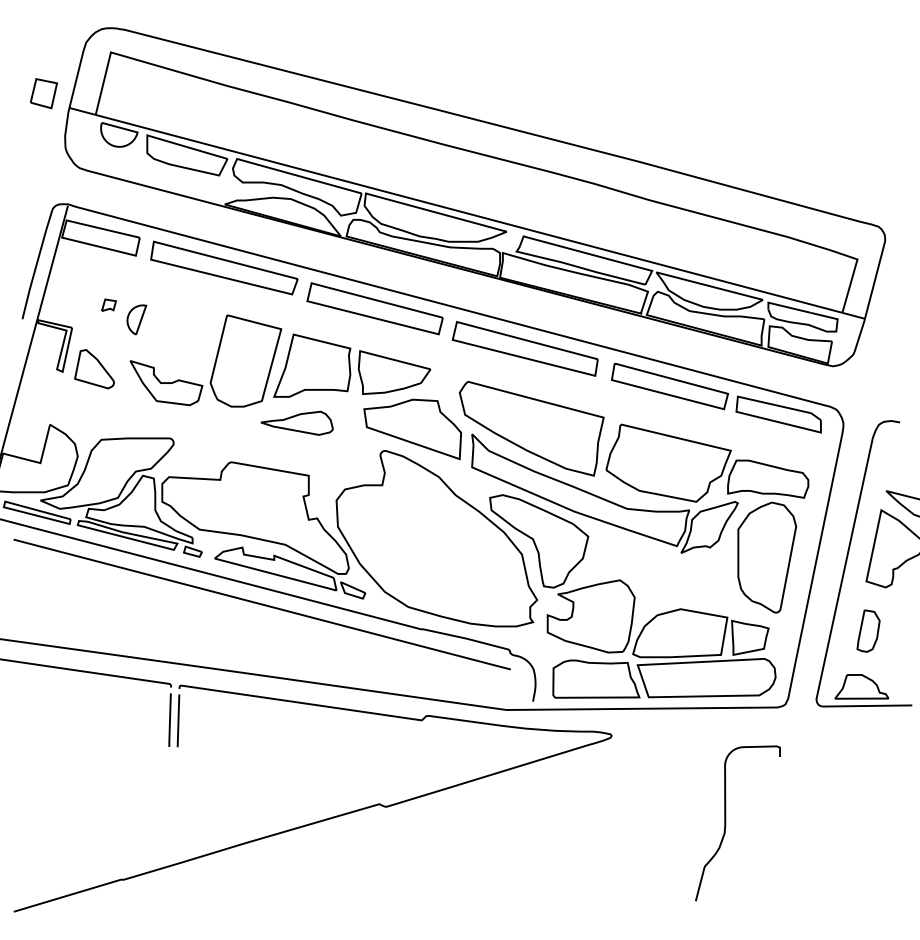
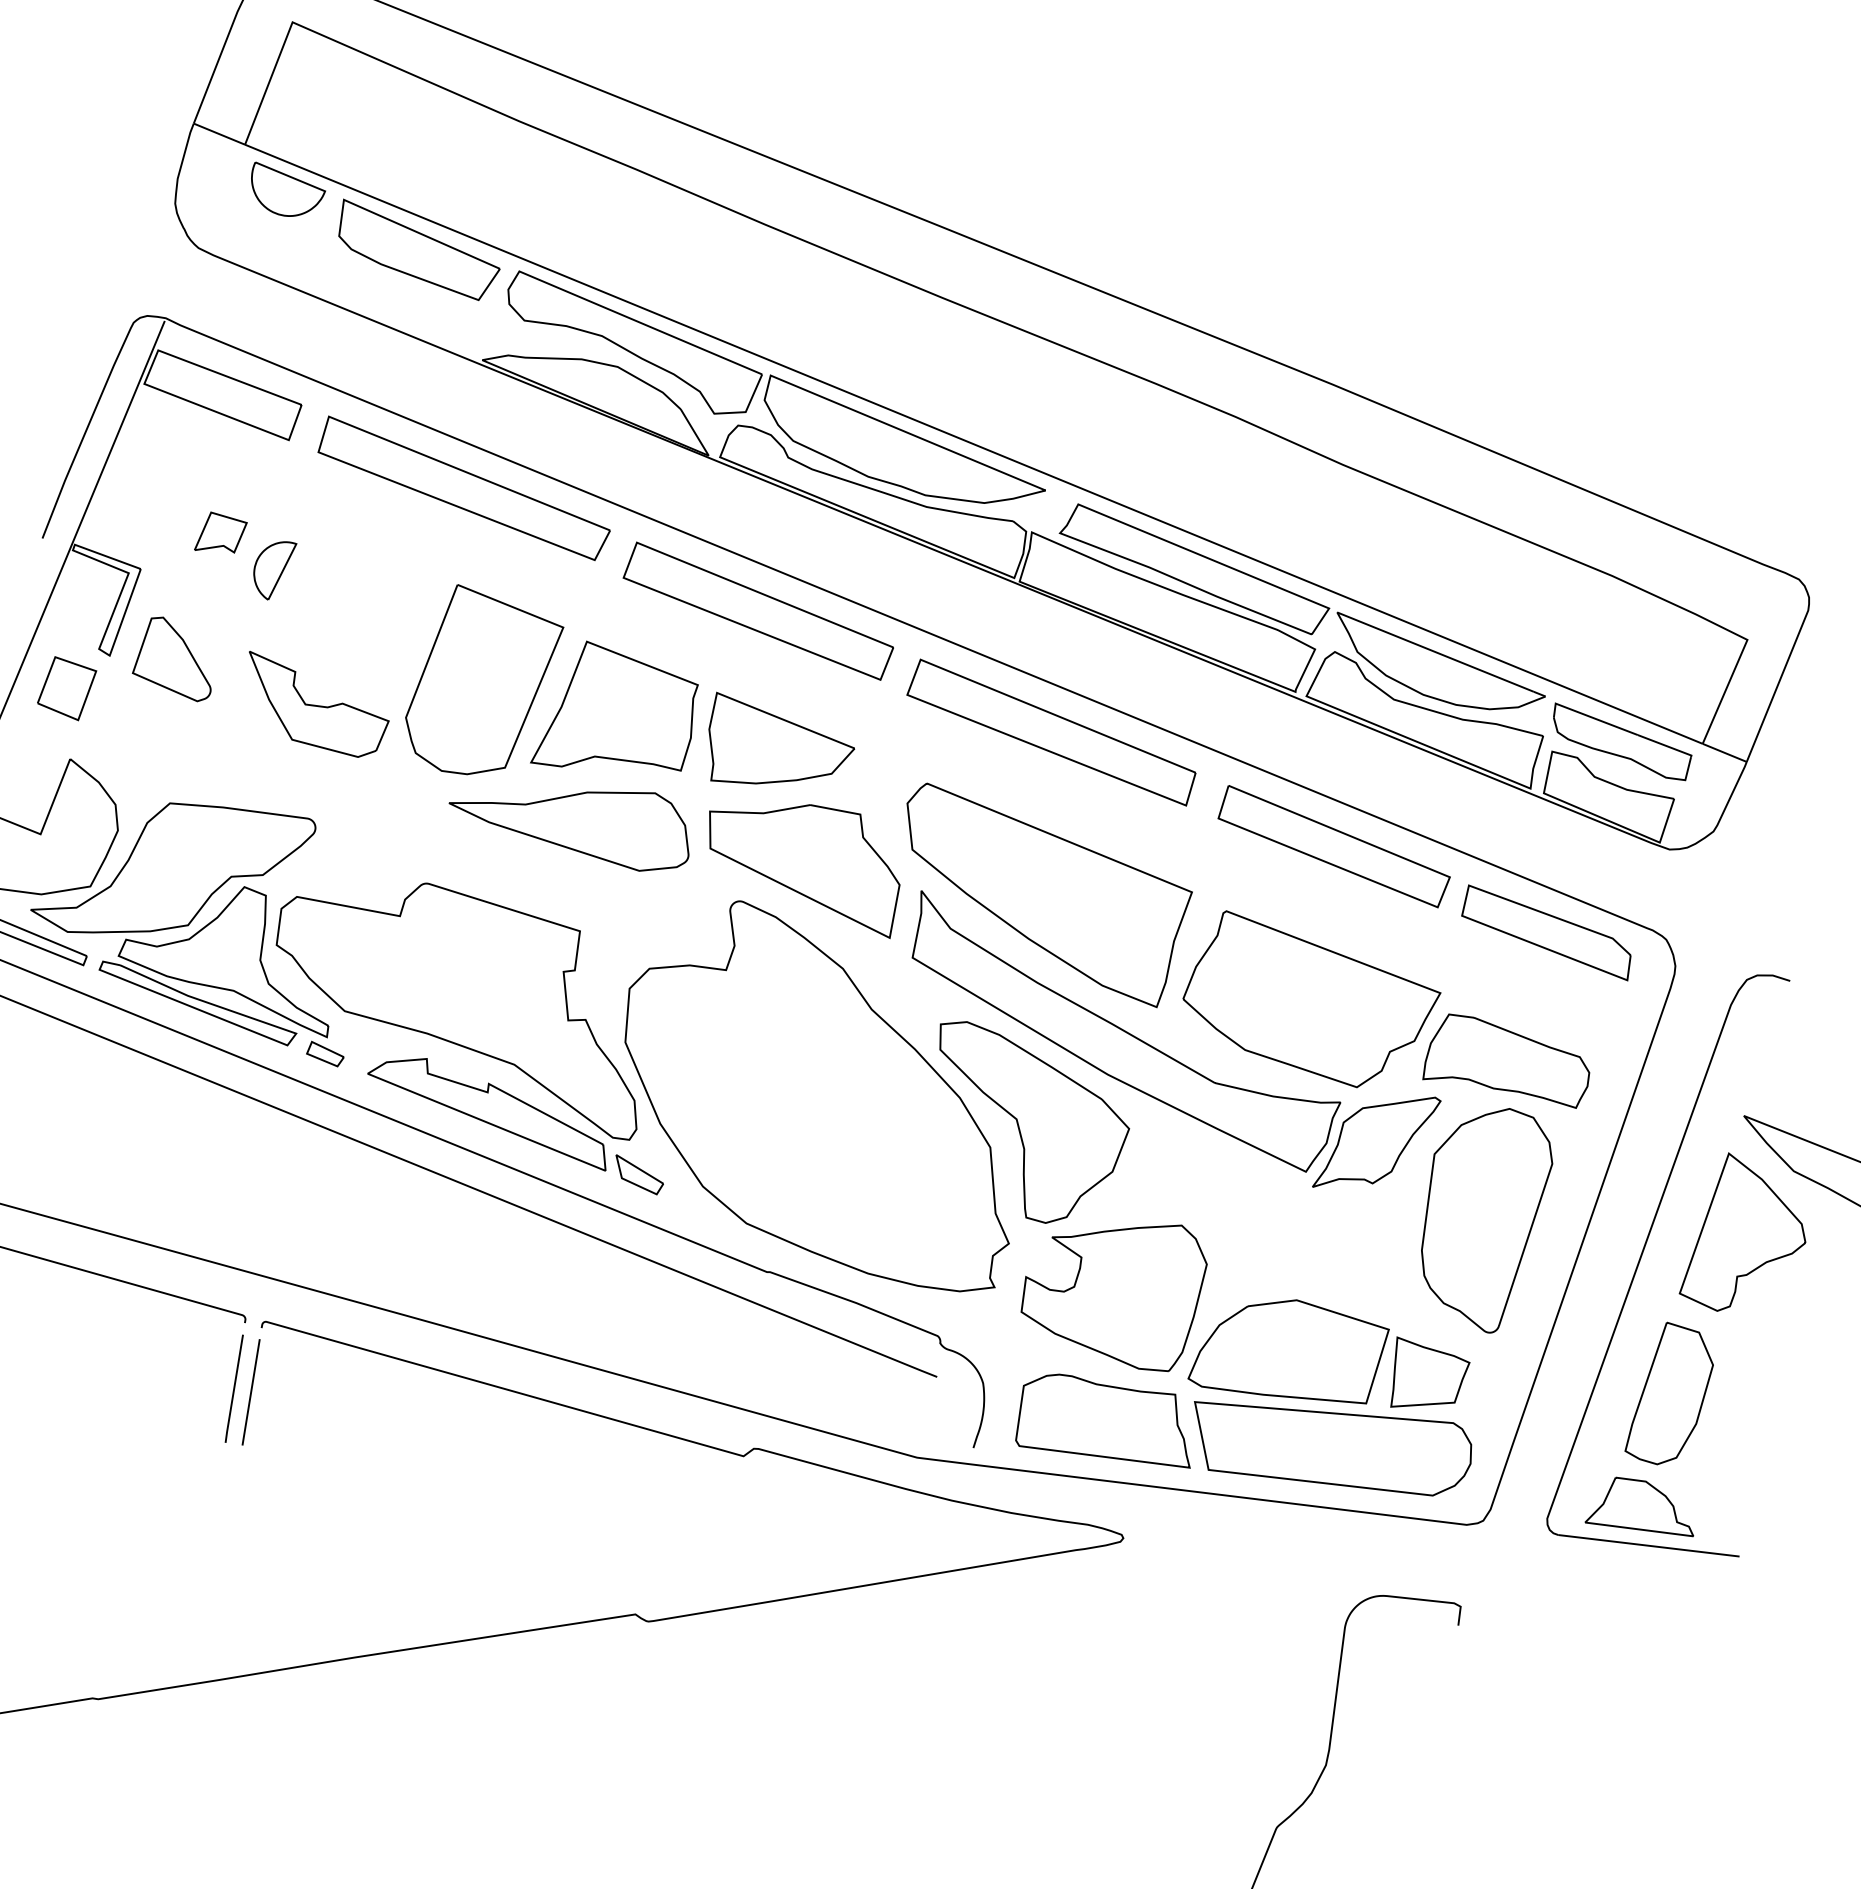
part: (43, 93) -> (66, 688), moved
part: (108, 304) -> (220, 531), size x1.67
part: (296, 423) -> (569, 822), size x1.67
part: (868, 630) -> (1670, 1393), size x1.67

